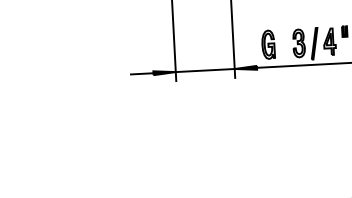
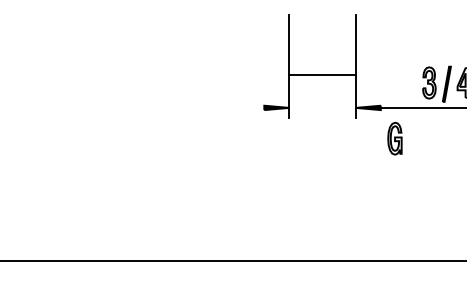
part: (267, 44) -> (394, 138), moved
line: (205, 70) -> (322, 74), moved
line: (142, 73) -> (251, 107), removed

